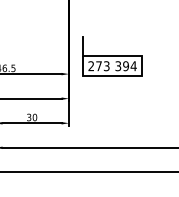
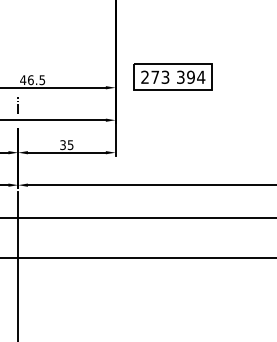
line: (82, 46) -> (133, 51), removed
text: (34, 117) -> (70, 145), 30 -> 35

